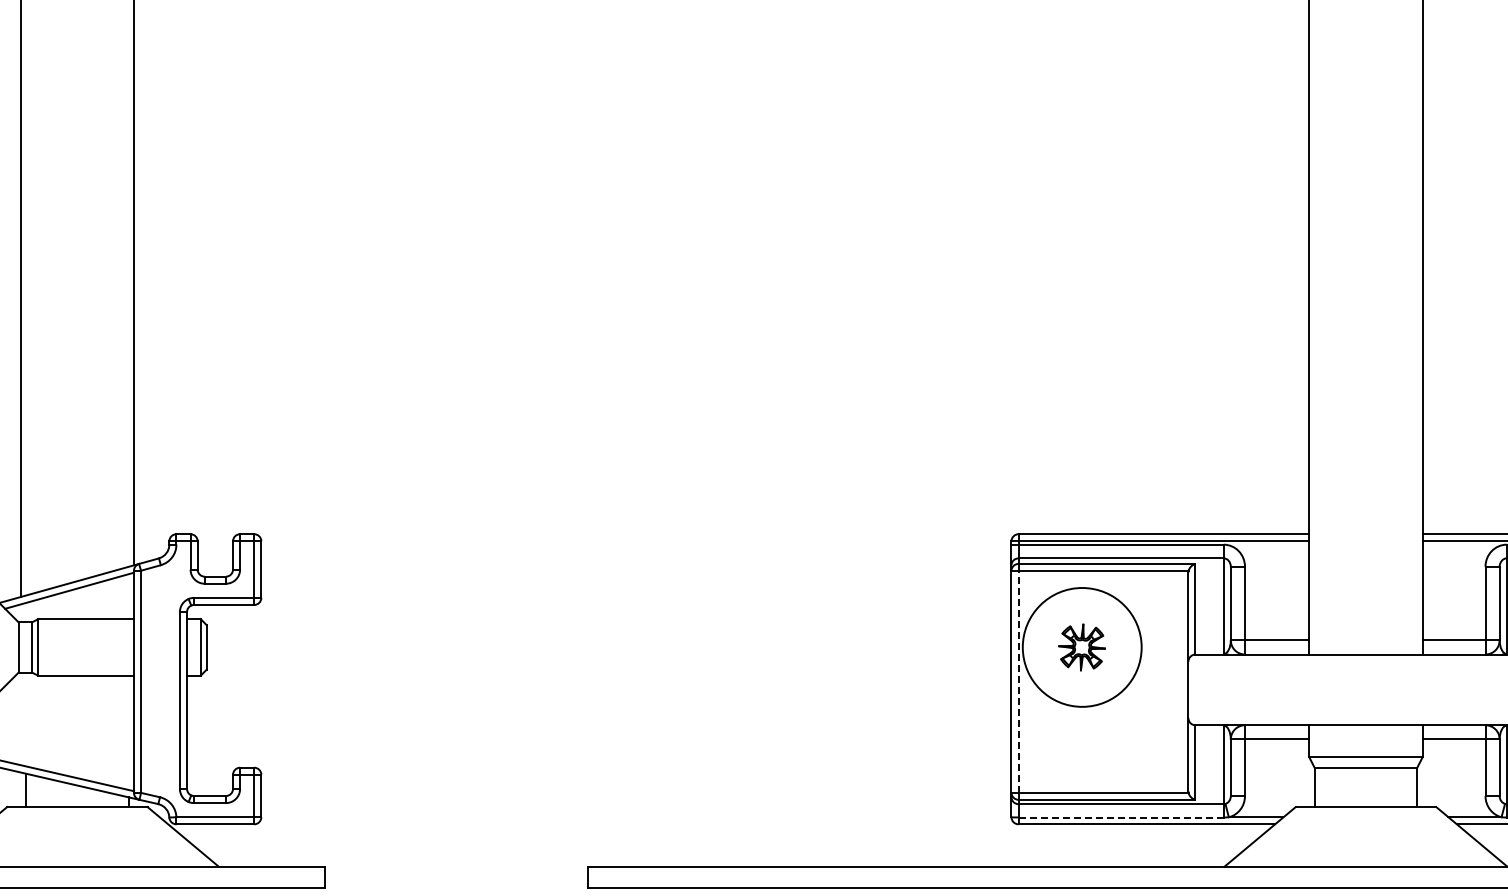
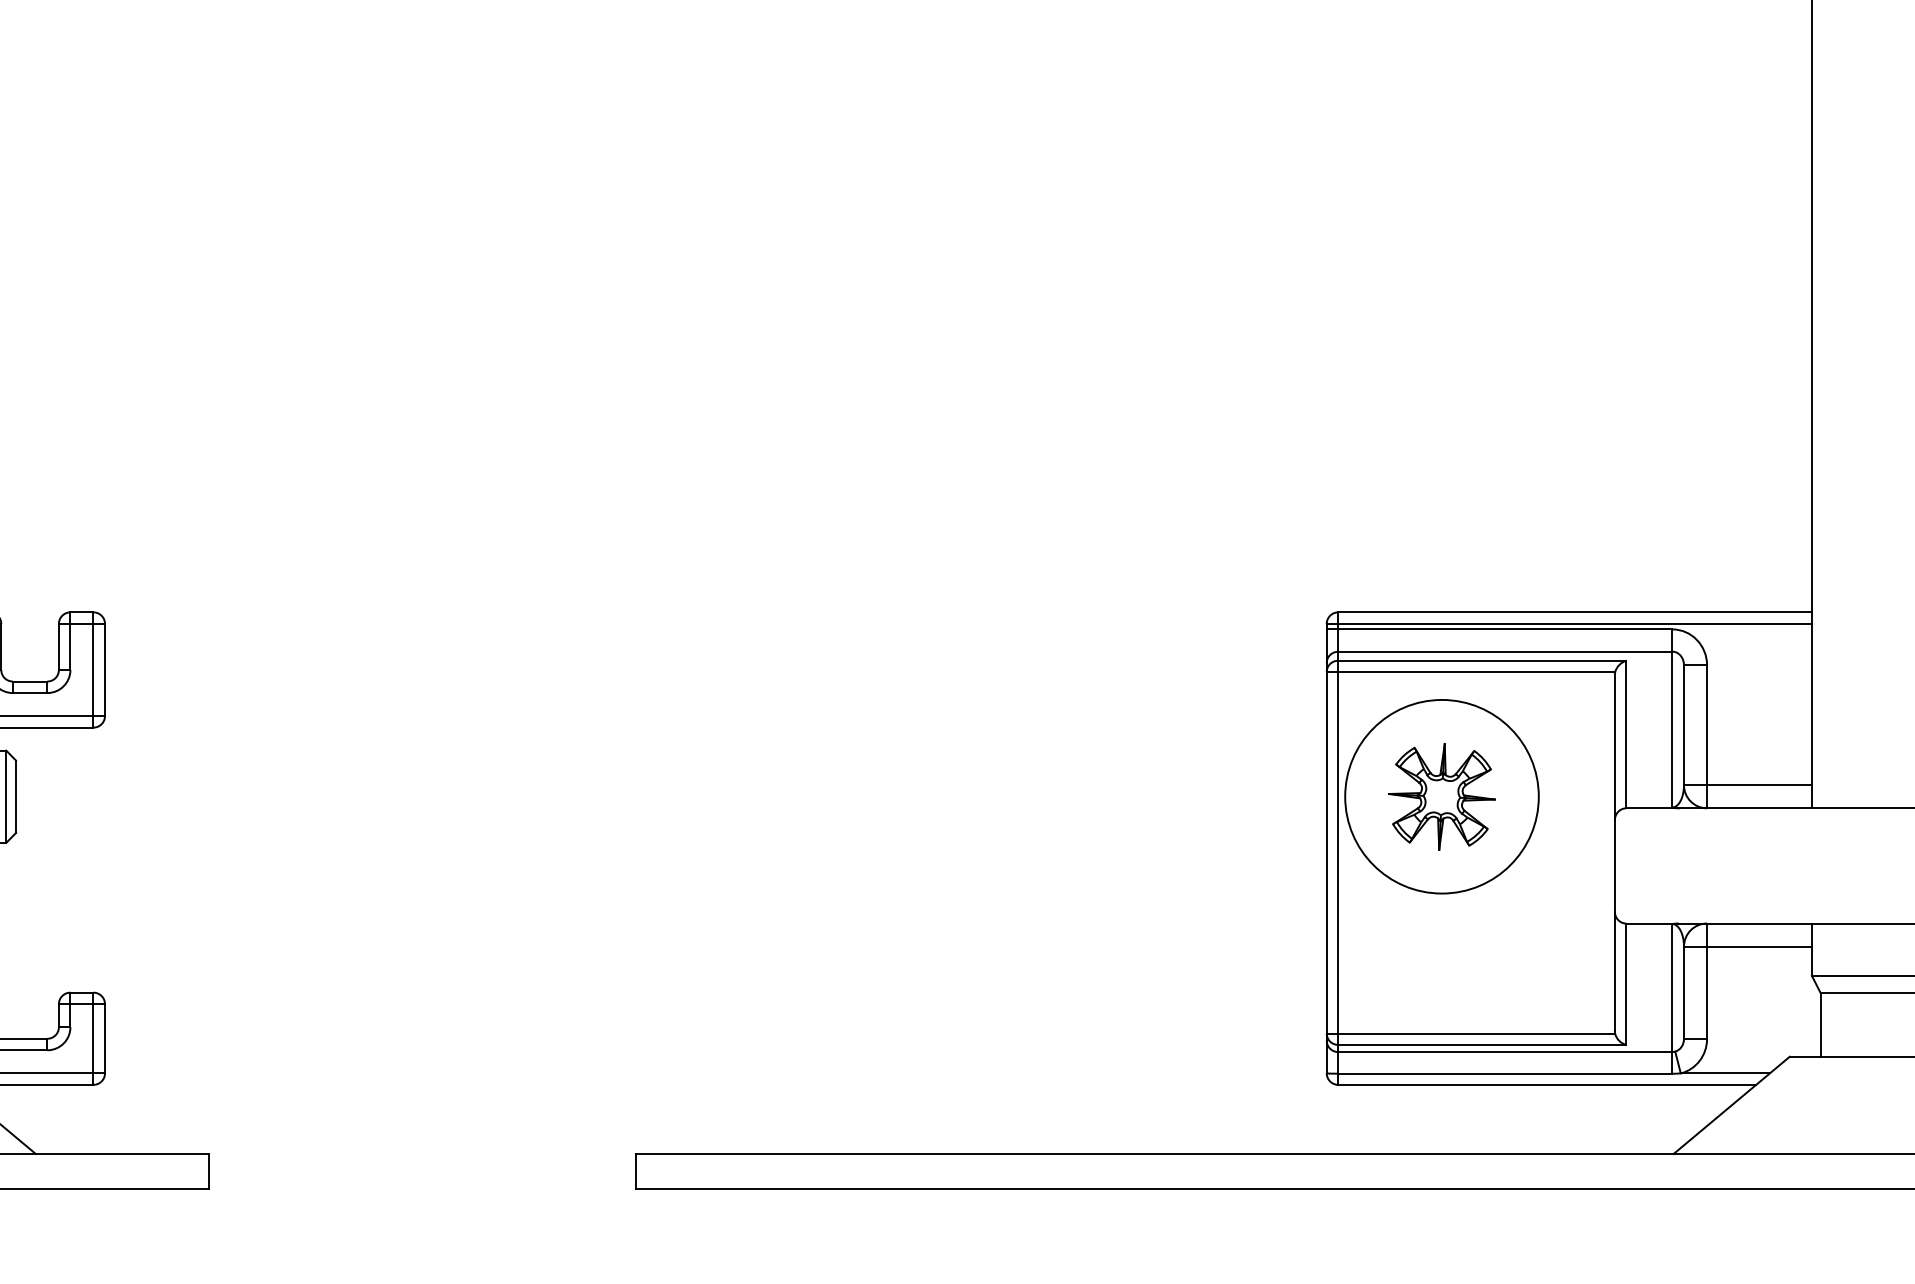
part: (1081, 647) -> (1440, 796), size x1.43
line: (1018, 681) -> (1338, 852), dashed -> solid
line: (1121, 817) -> (1505, 1073), dashed -> solid

